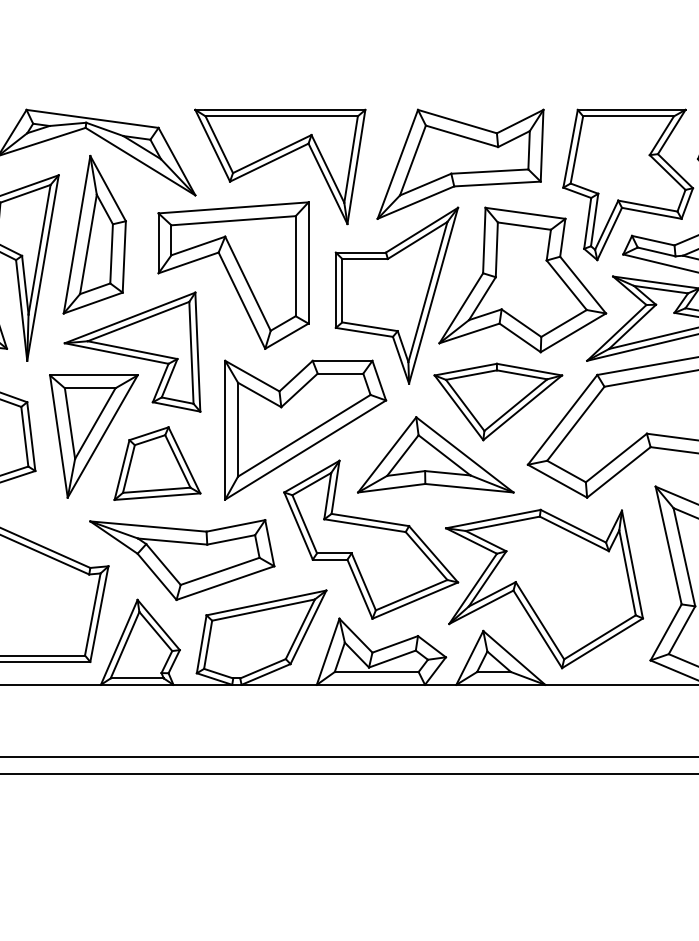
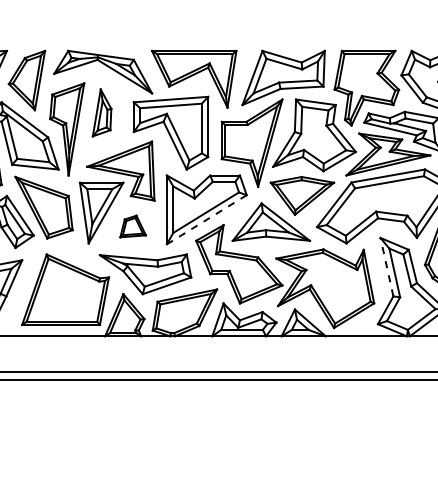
part: (93, 233) -> (101, 112), size x0.6
line: (305, 449) -> (206, 219), solid -> dashed
part: (155, 463) -> (132, 226), size x0.6
line: (667, 546) -> (386, 267), solid -> dashed

